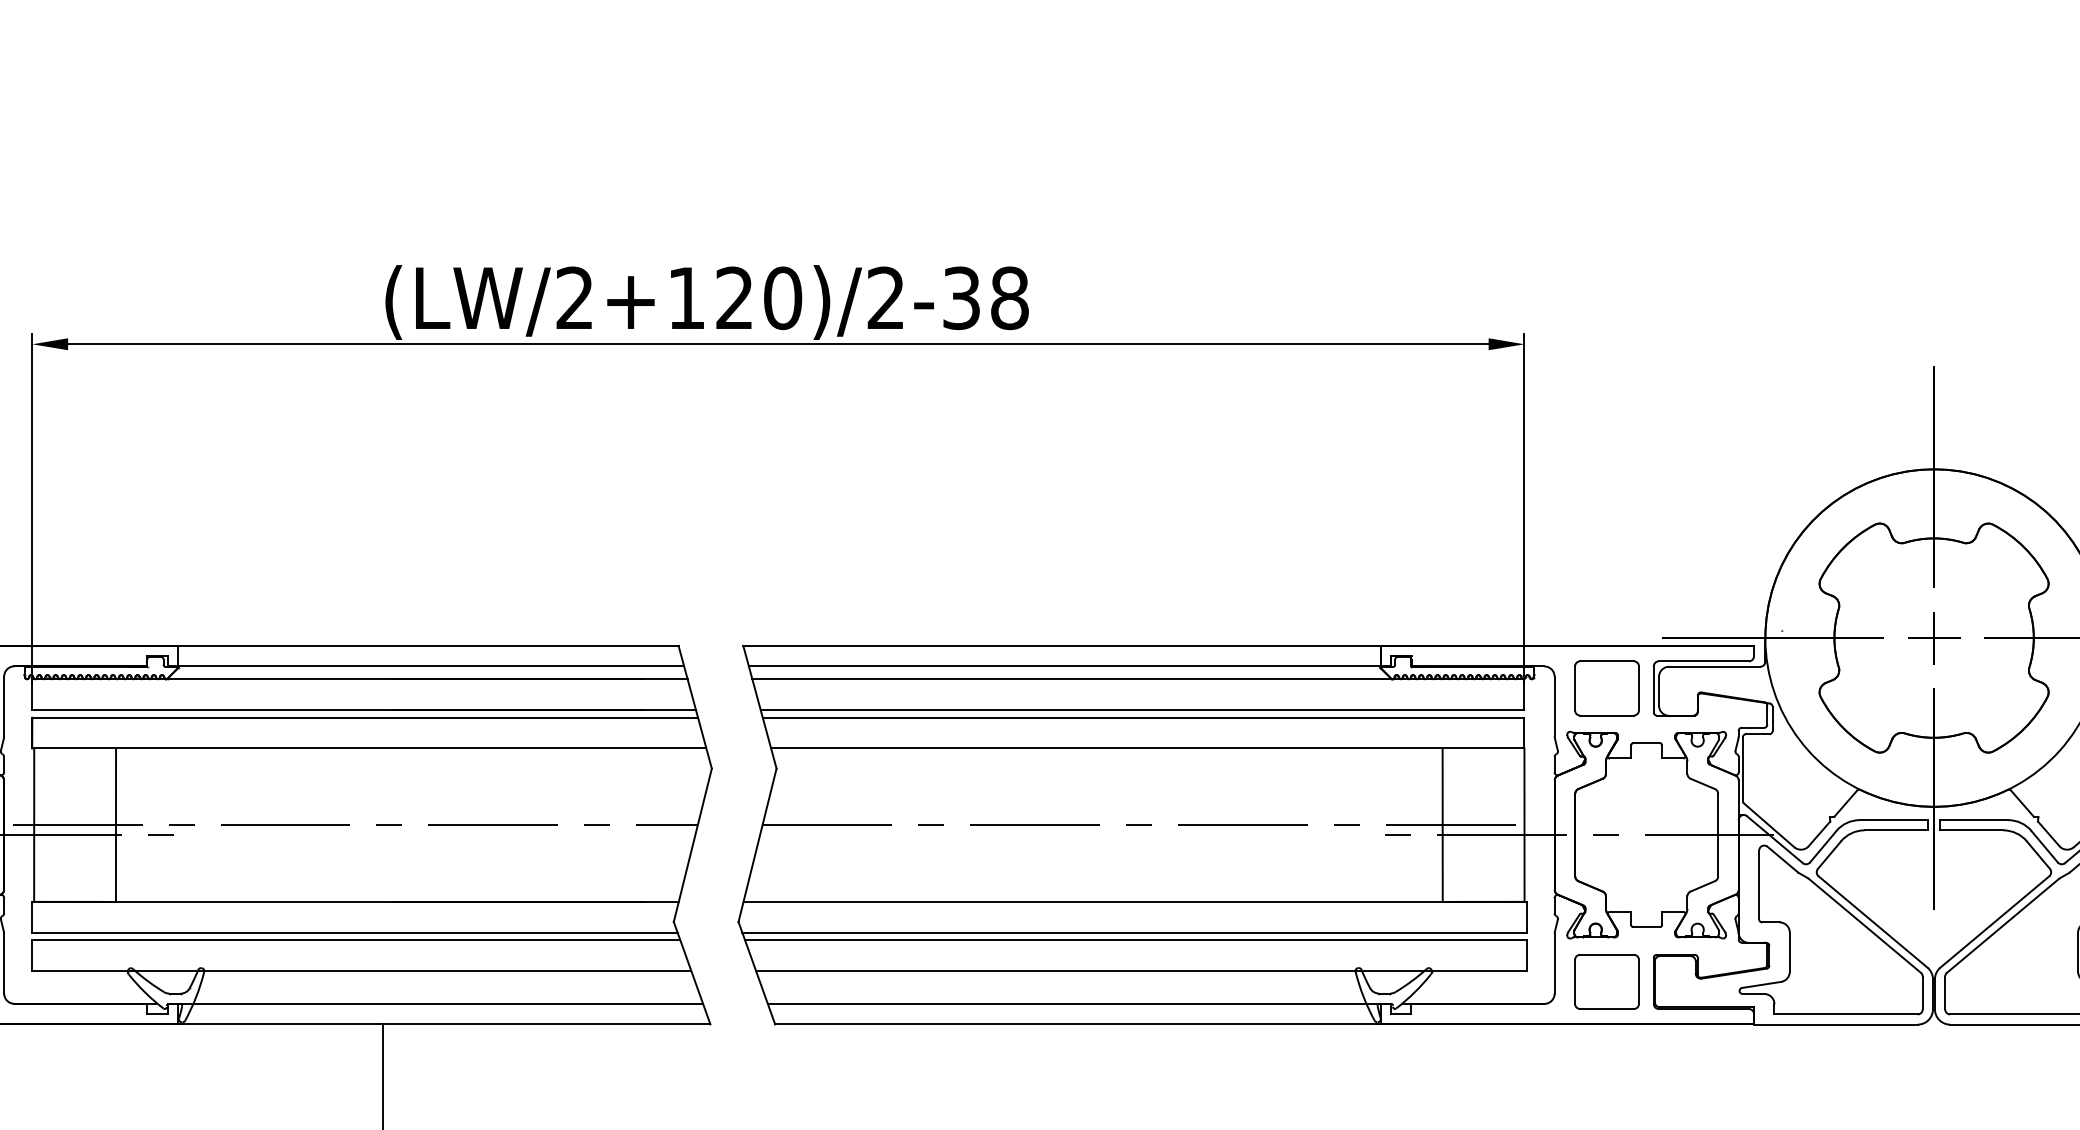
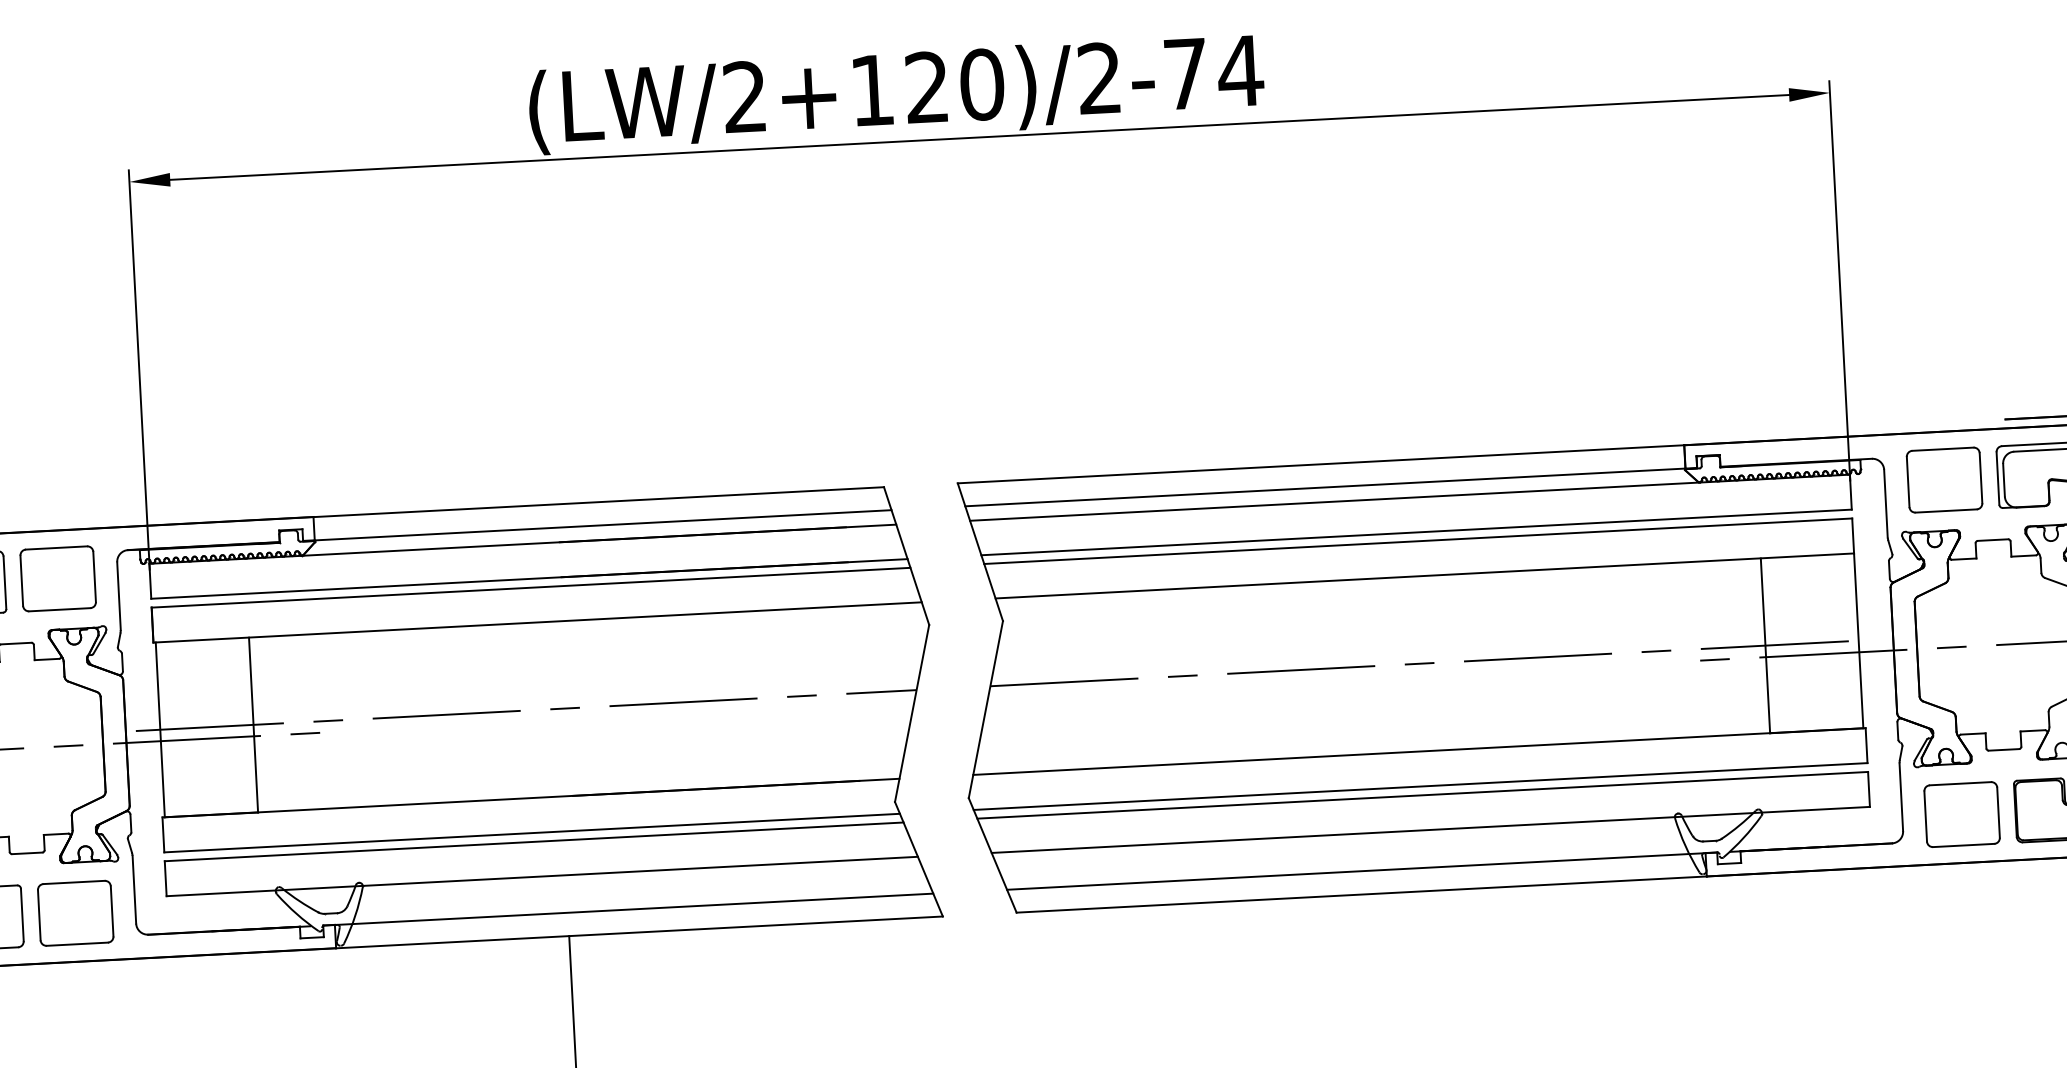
text: (986, 298) -> (1214, 72), (LW/2+120)/2-38 -> (LW/2+120)/2-74

